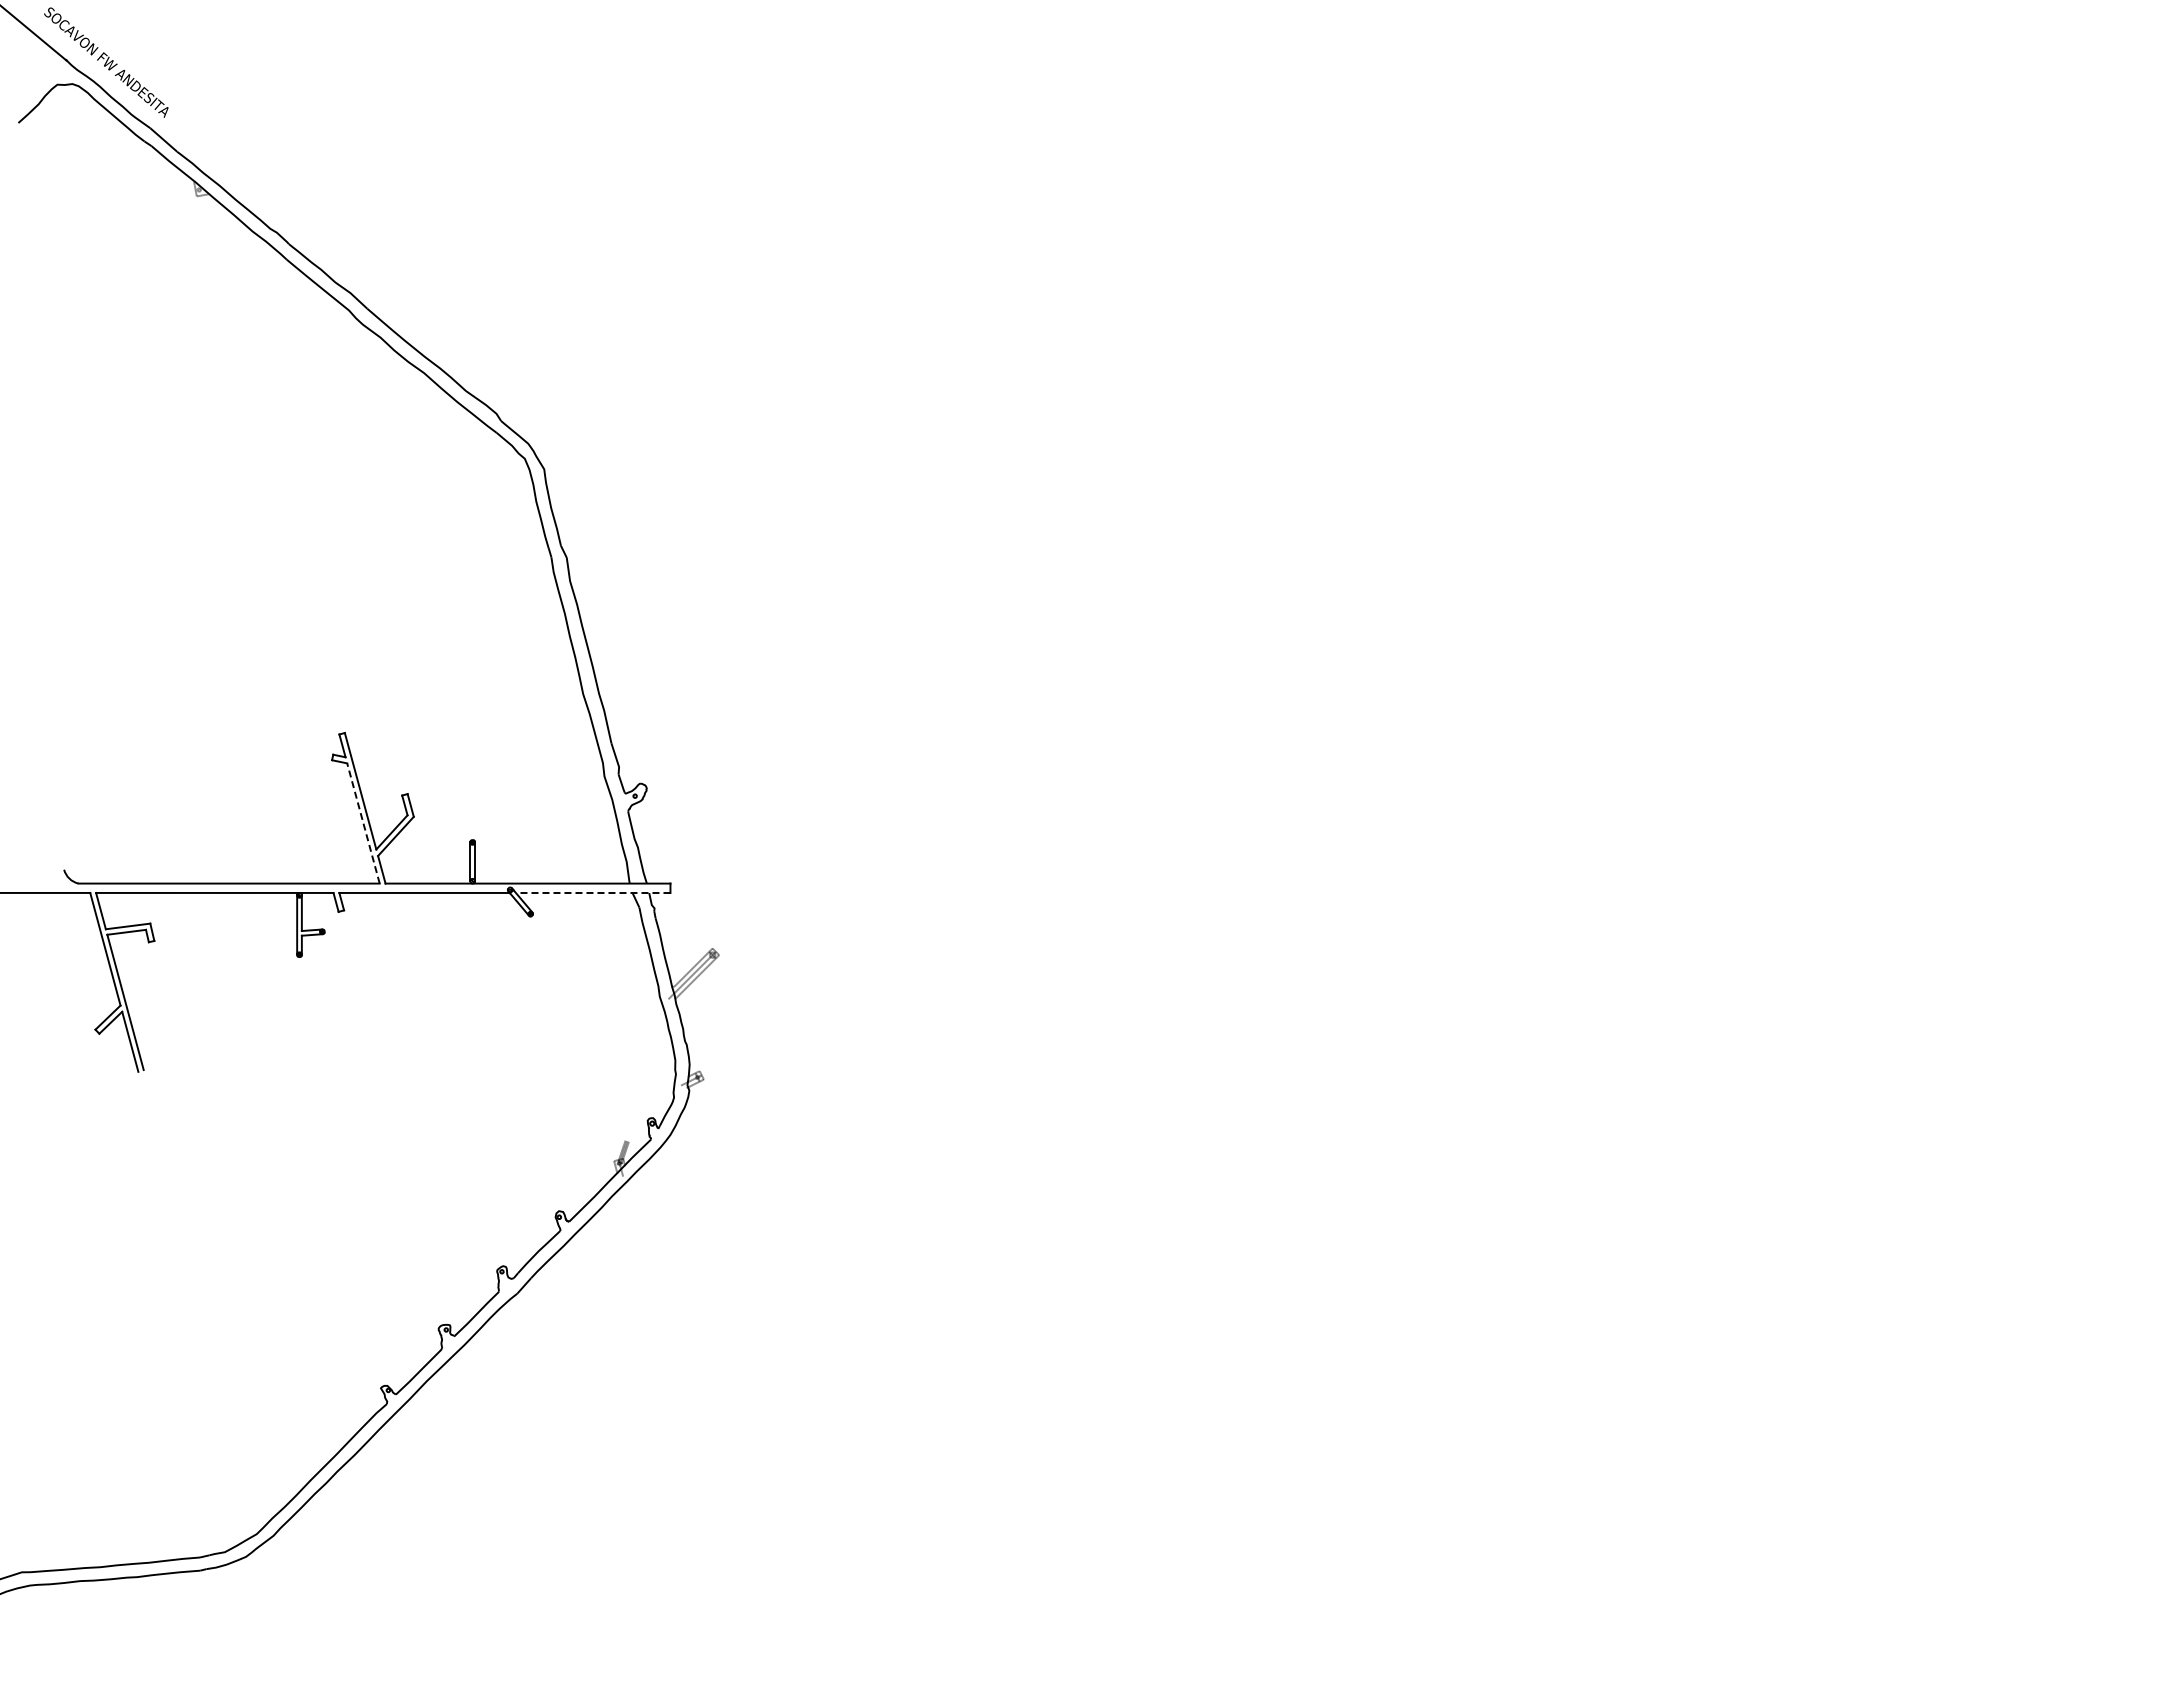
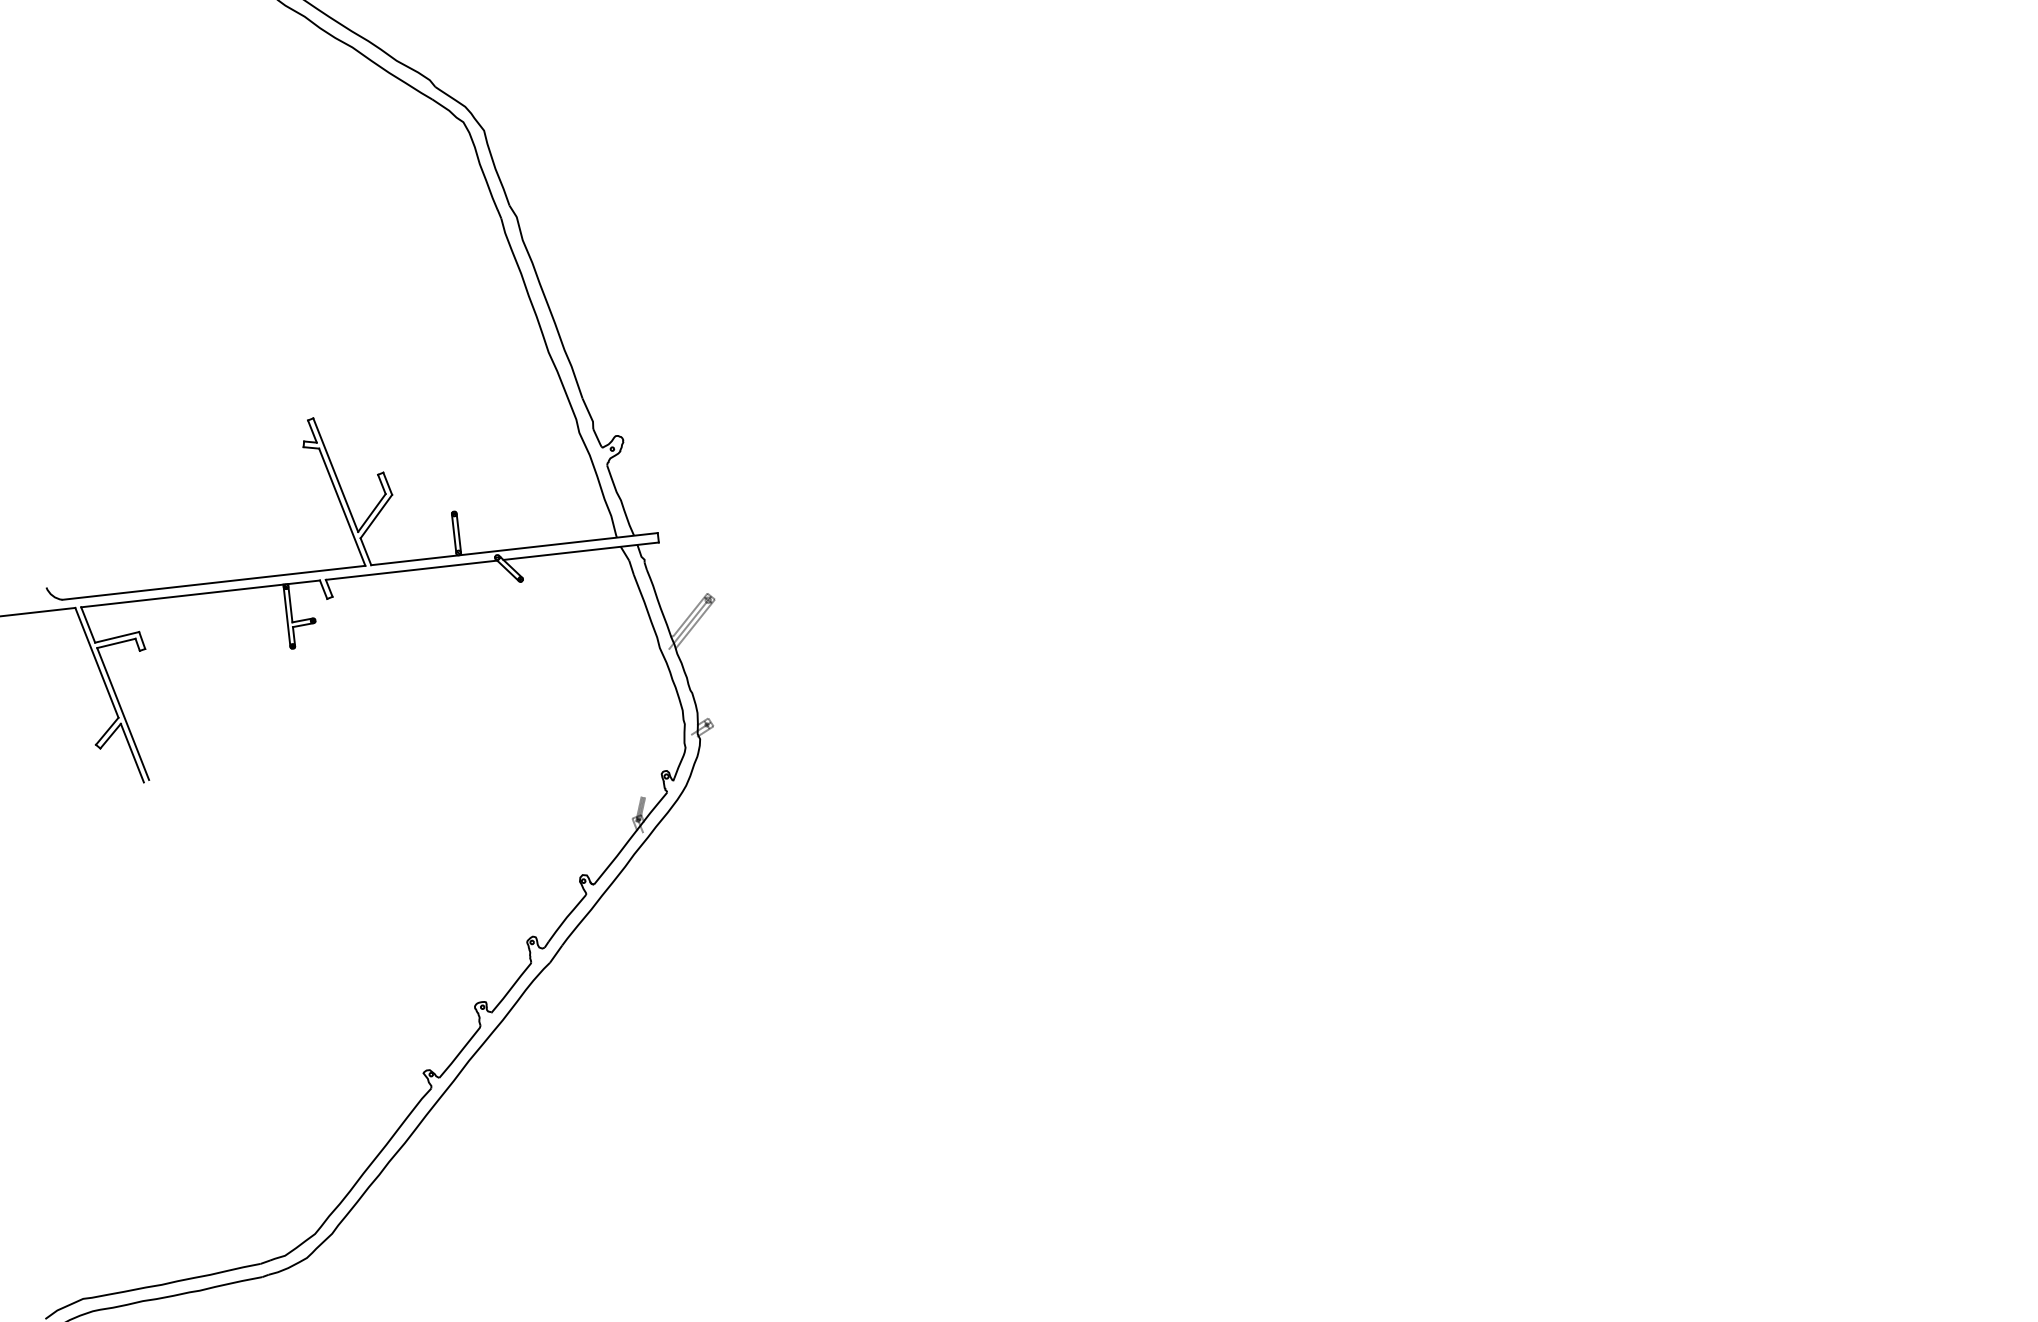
line: (363, 823) -> (342, 507), dashed -> solid
line: (592, 893) -> (580, 551), dashed -> solid

